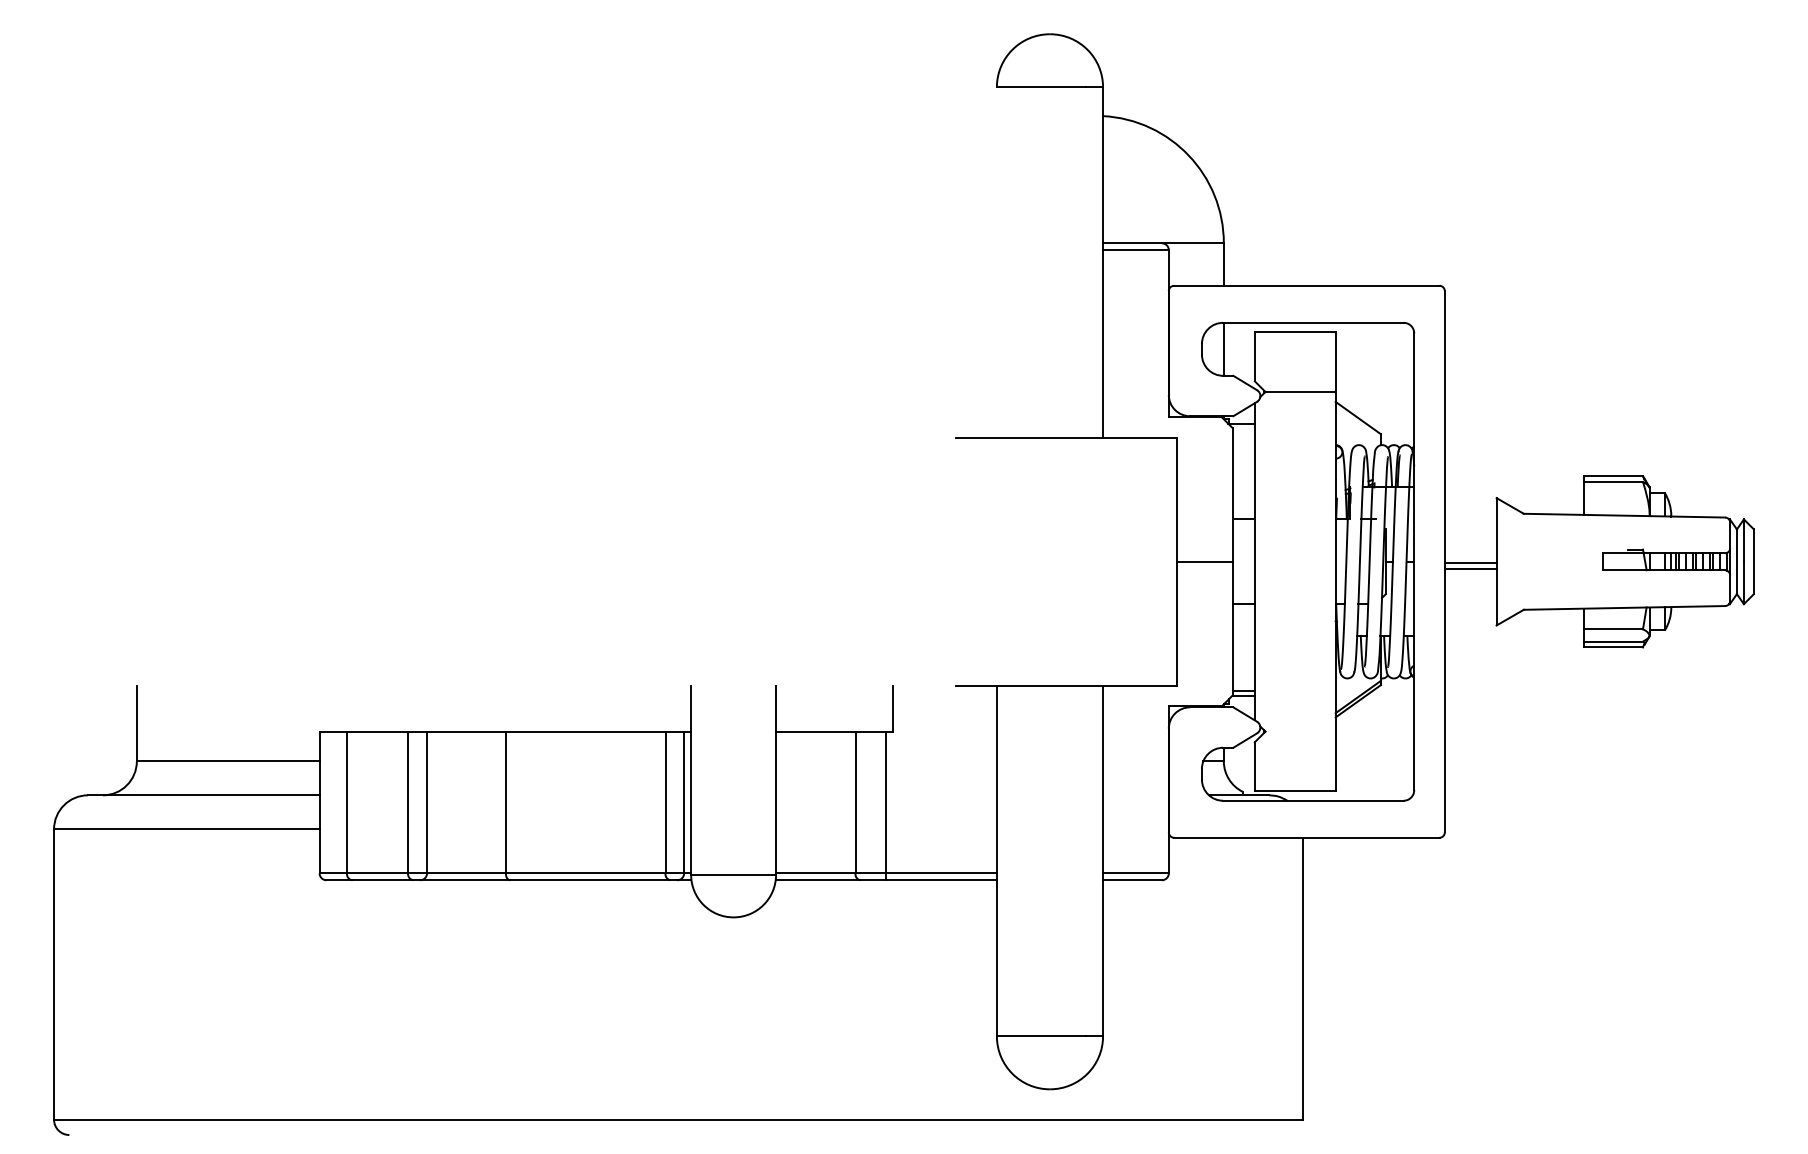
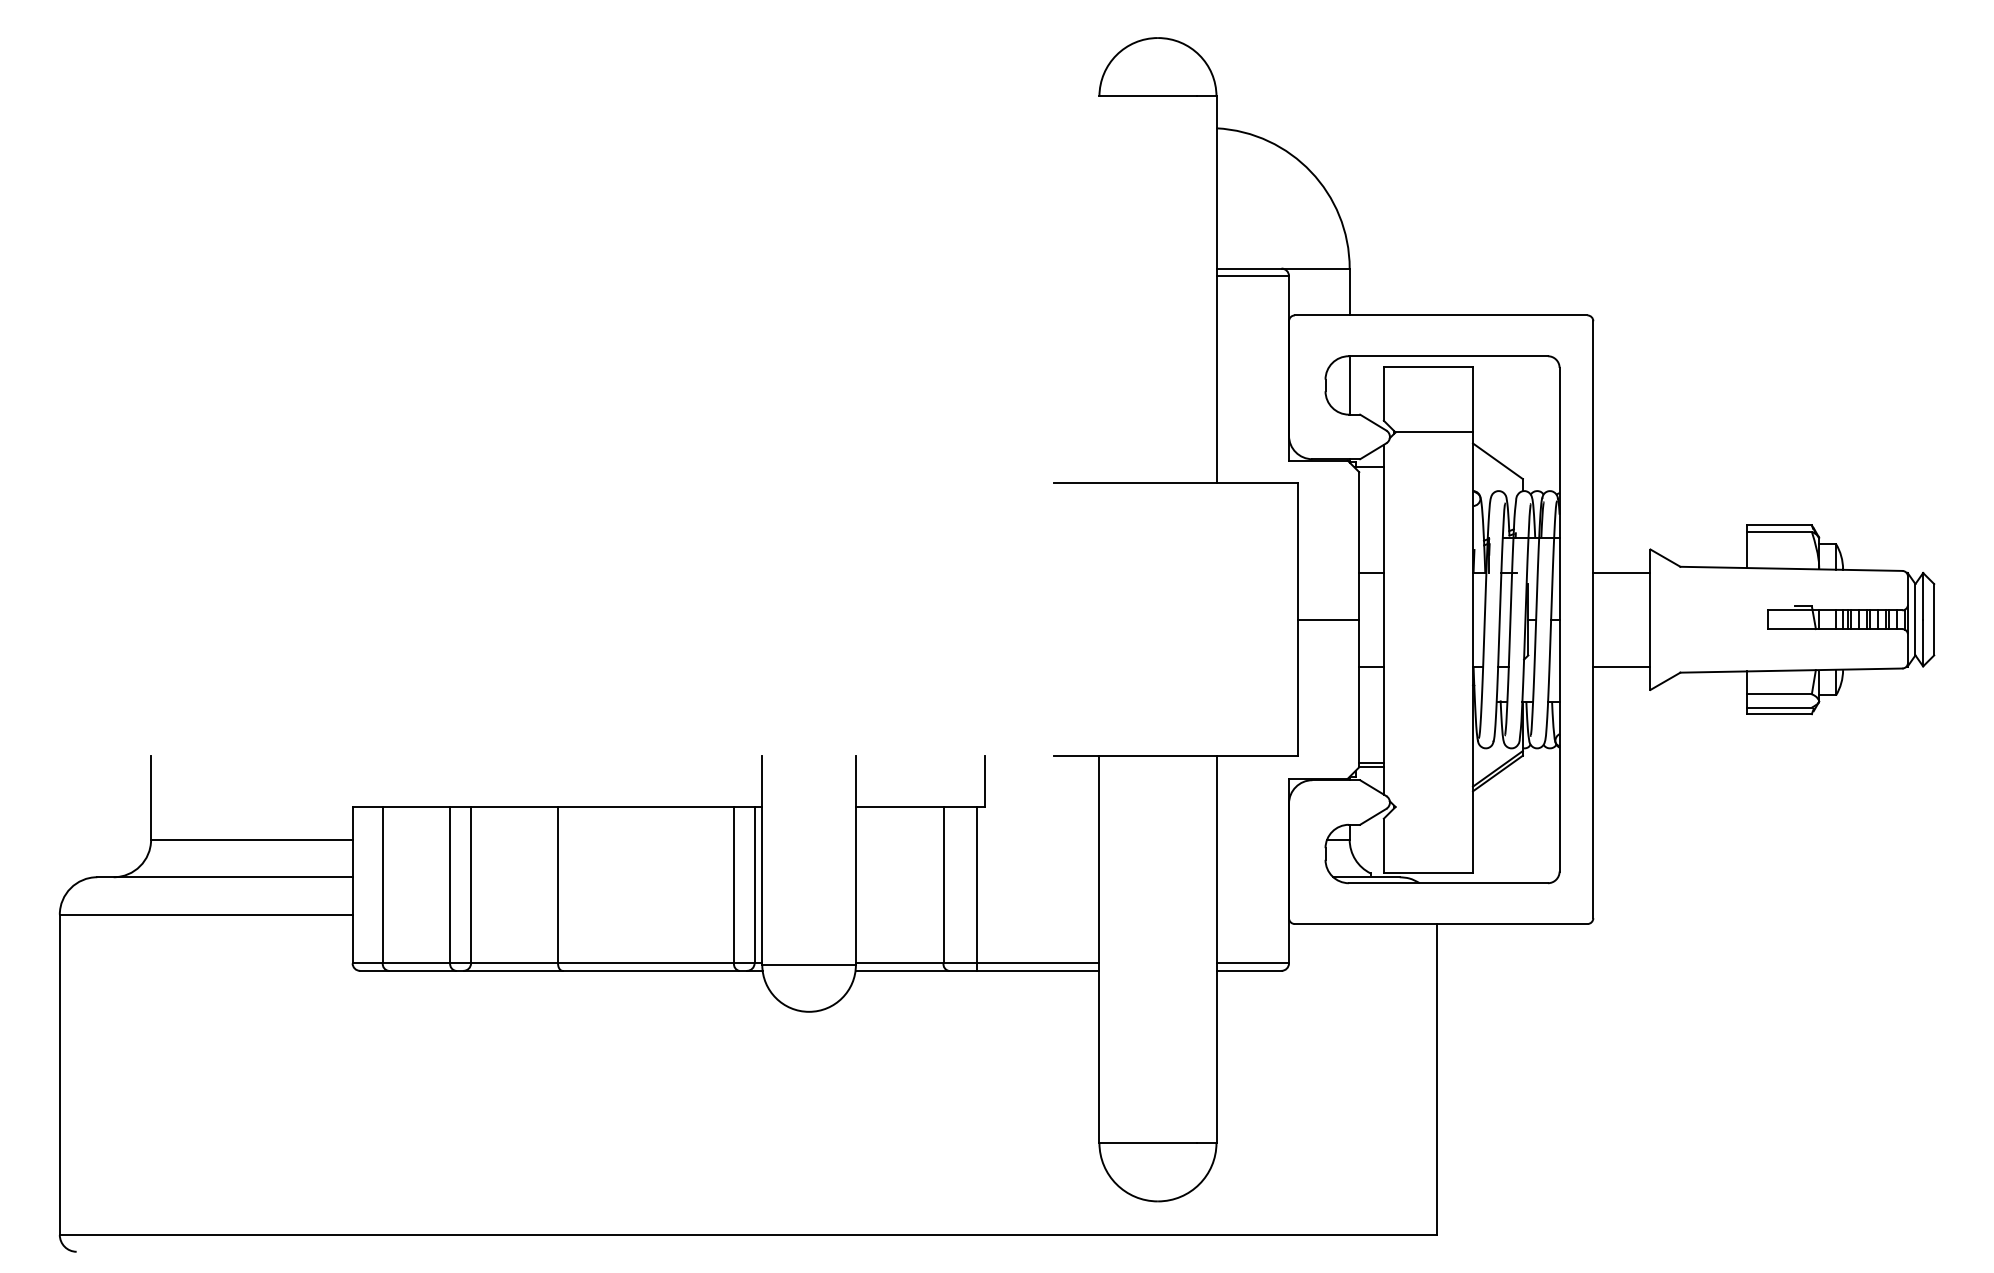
line: (1470, 562) -> (1621, 572), moved
line: (1470, 568) -> (1621, 666), moved

